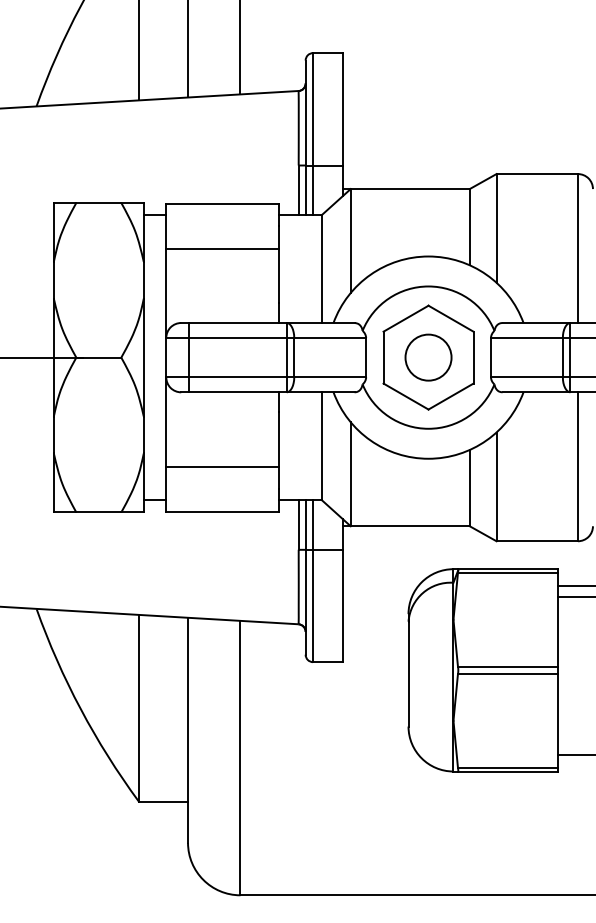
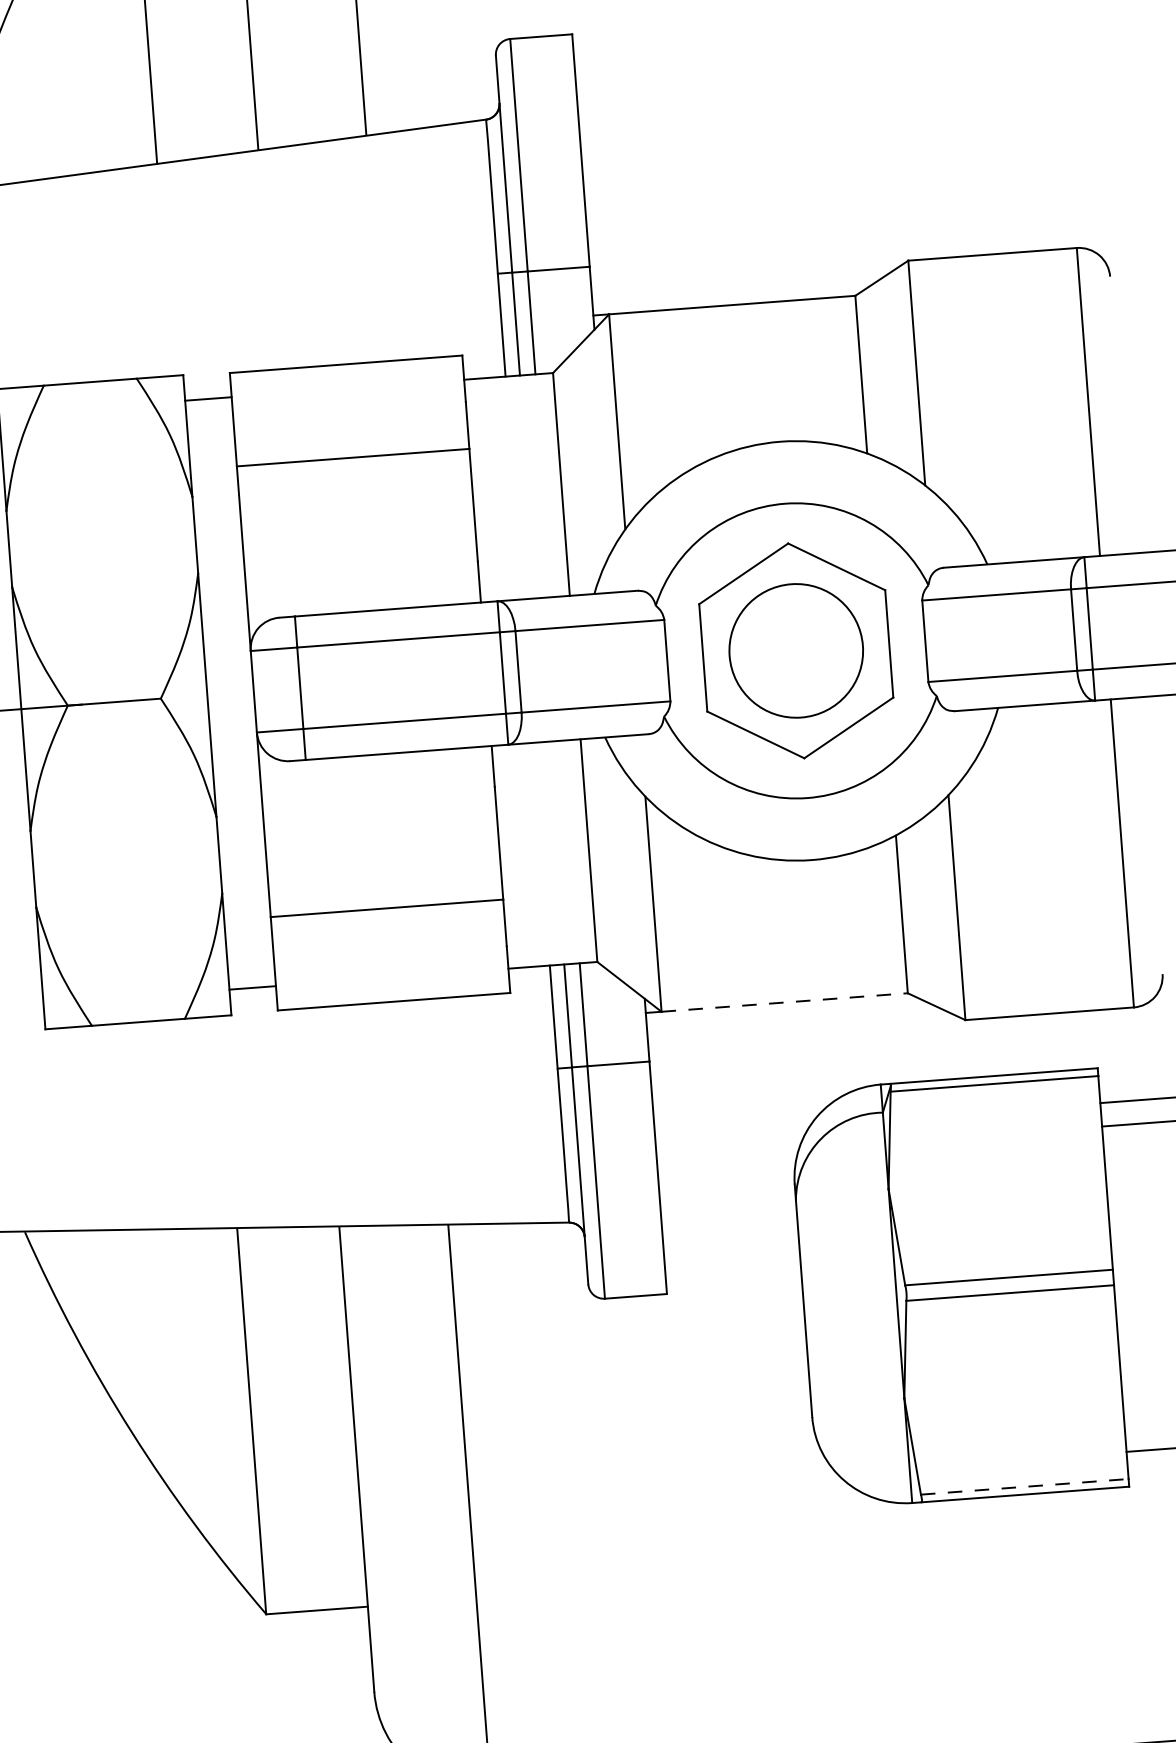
circle: (428, 357) -> (796, 650), size x1.4
line: (410, 526) -> (785, 1002), solid -> dashed
line: (508, 767) -> (1025, 1486), solid -> dashed

